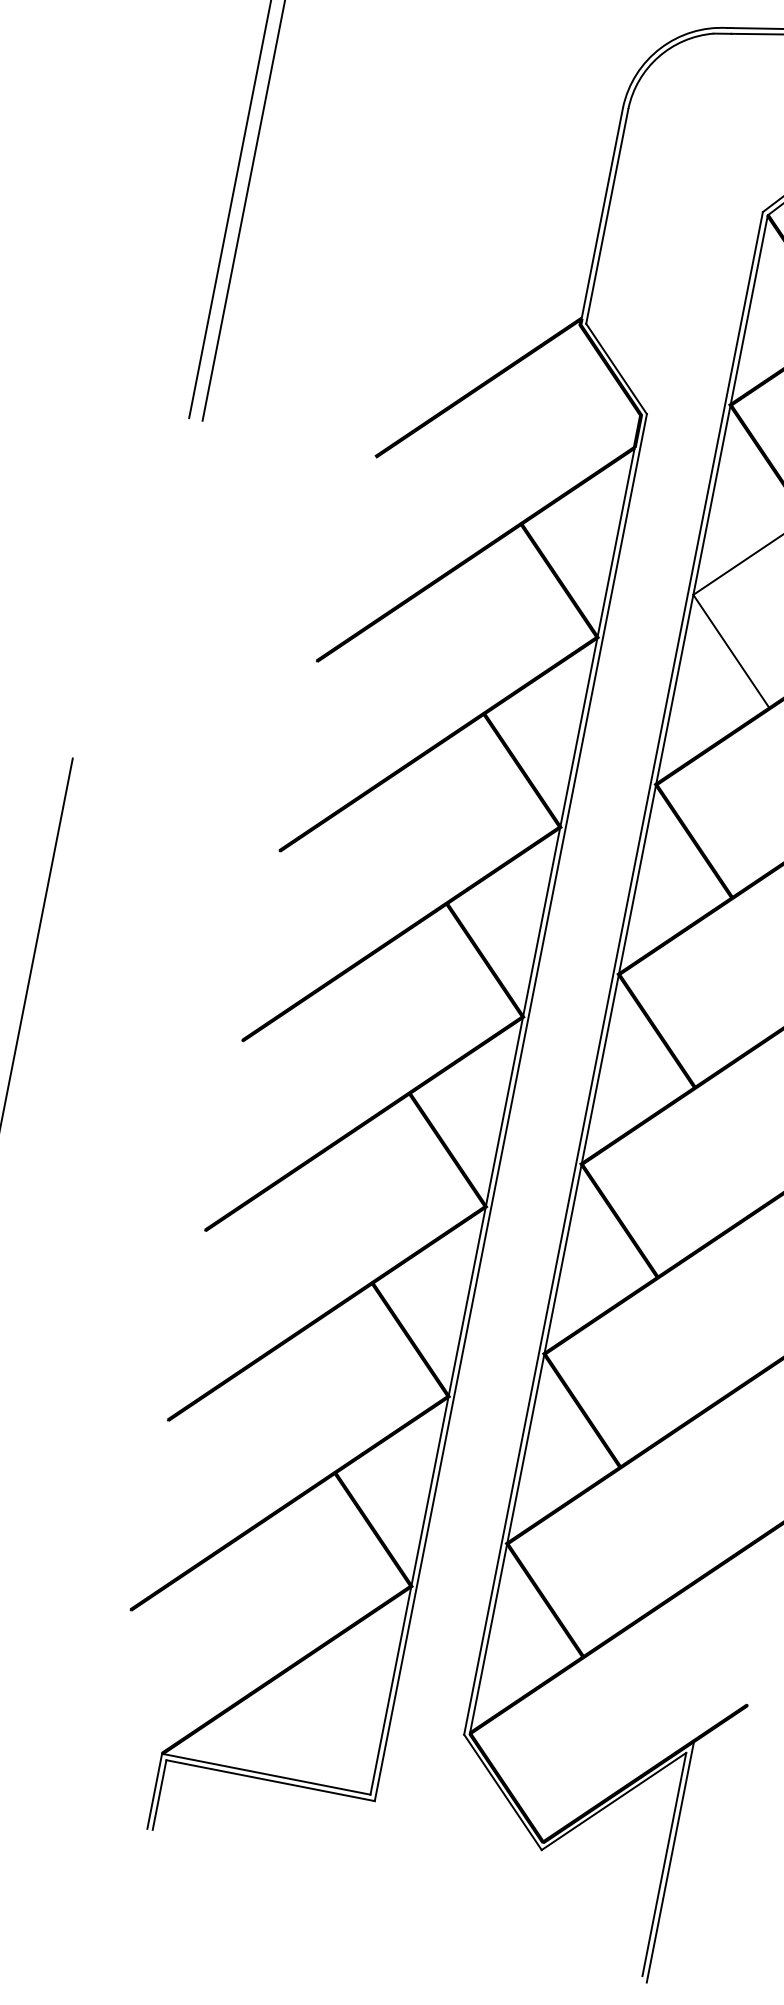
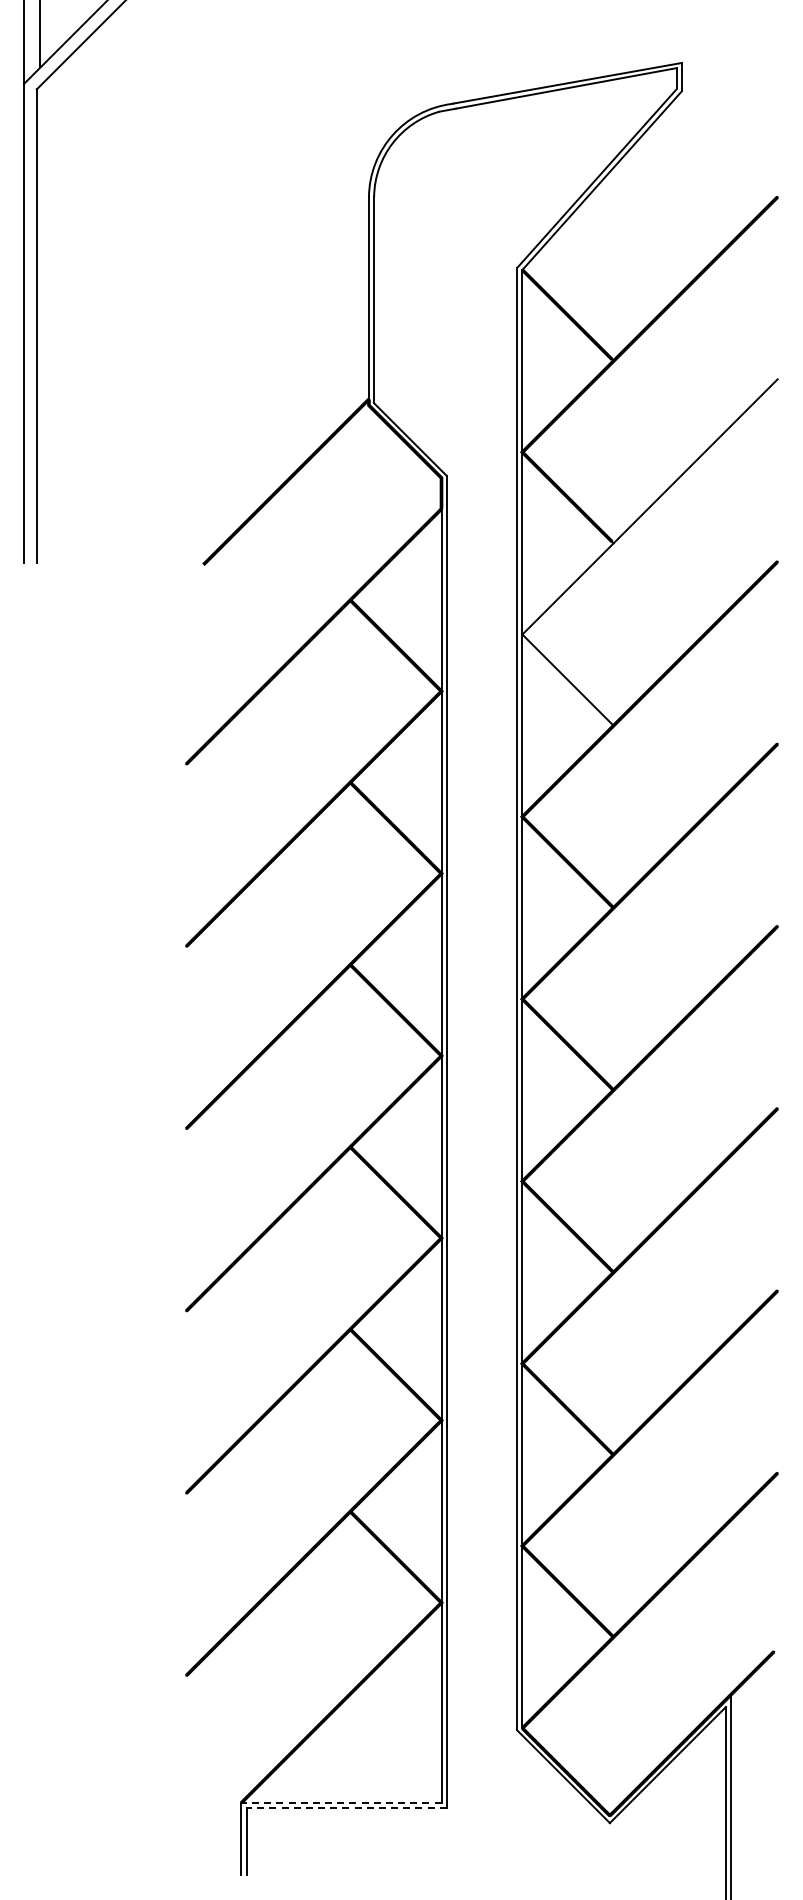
line: (265, 1773) -> (340, 1802), solid -> dashed
line: (270, 1781) -> (346, 1808), solid -> dashed

